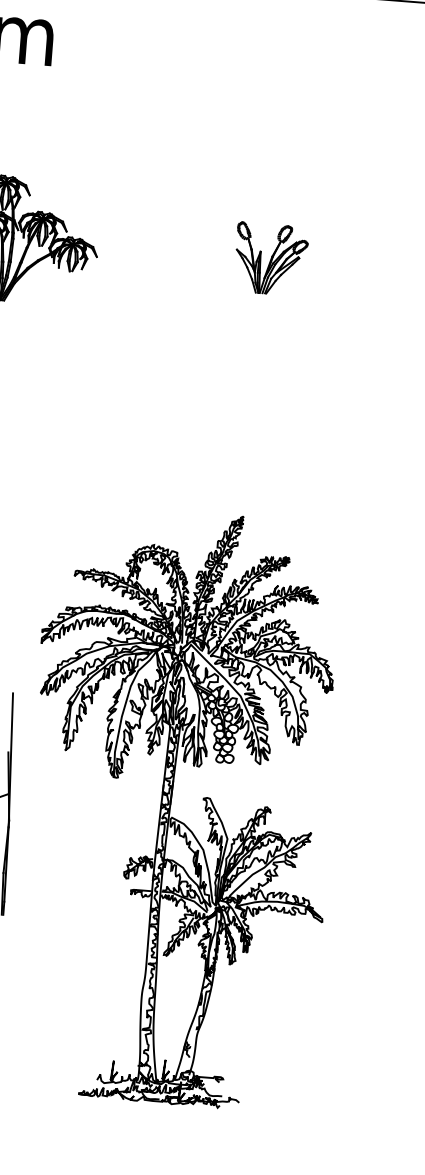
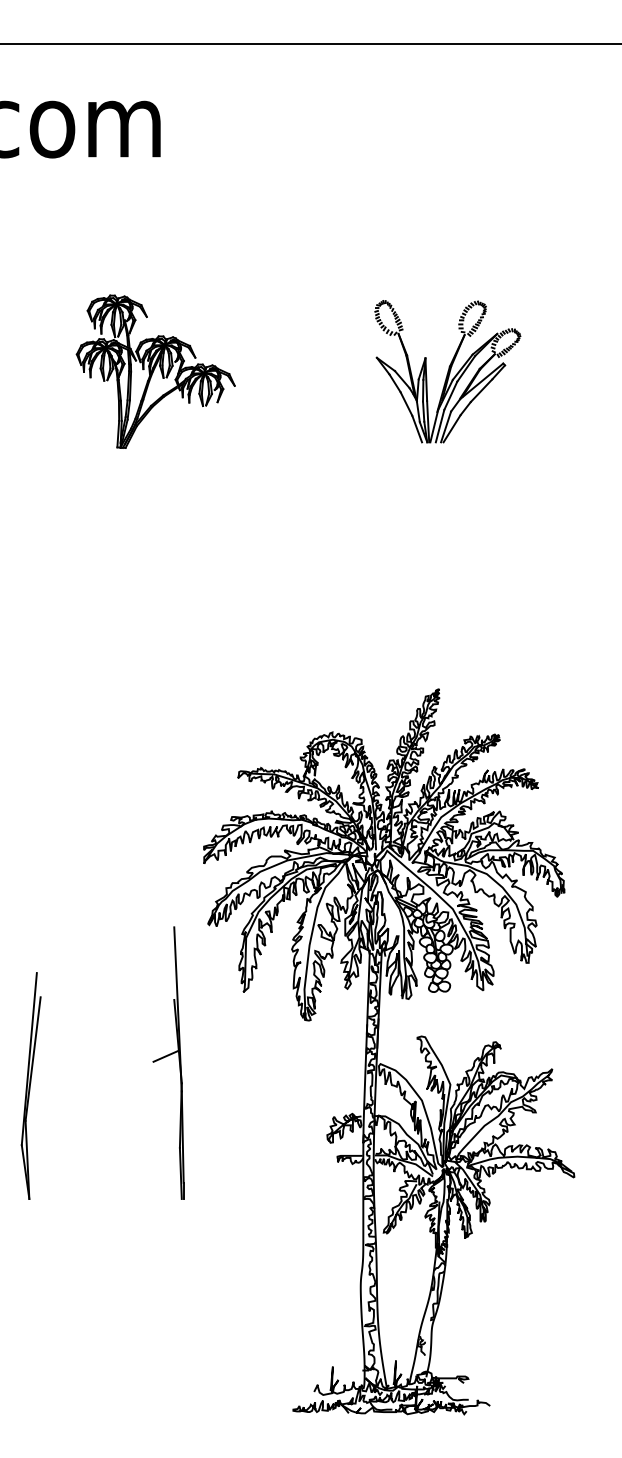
part: (270, 258) -> (447, 371), size x1.67

